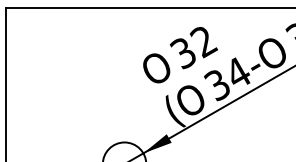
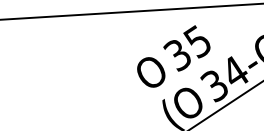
text: (203, 41) -> (197, 41), 32 -> 35

